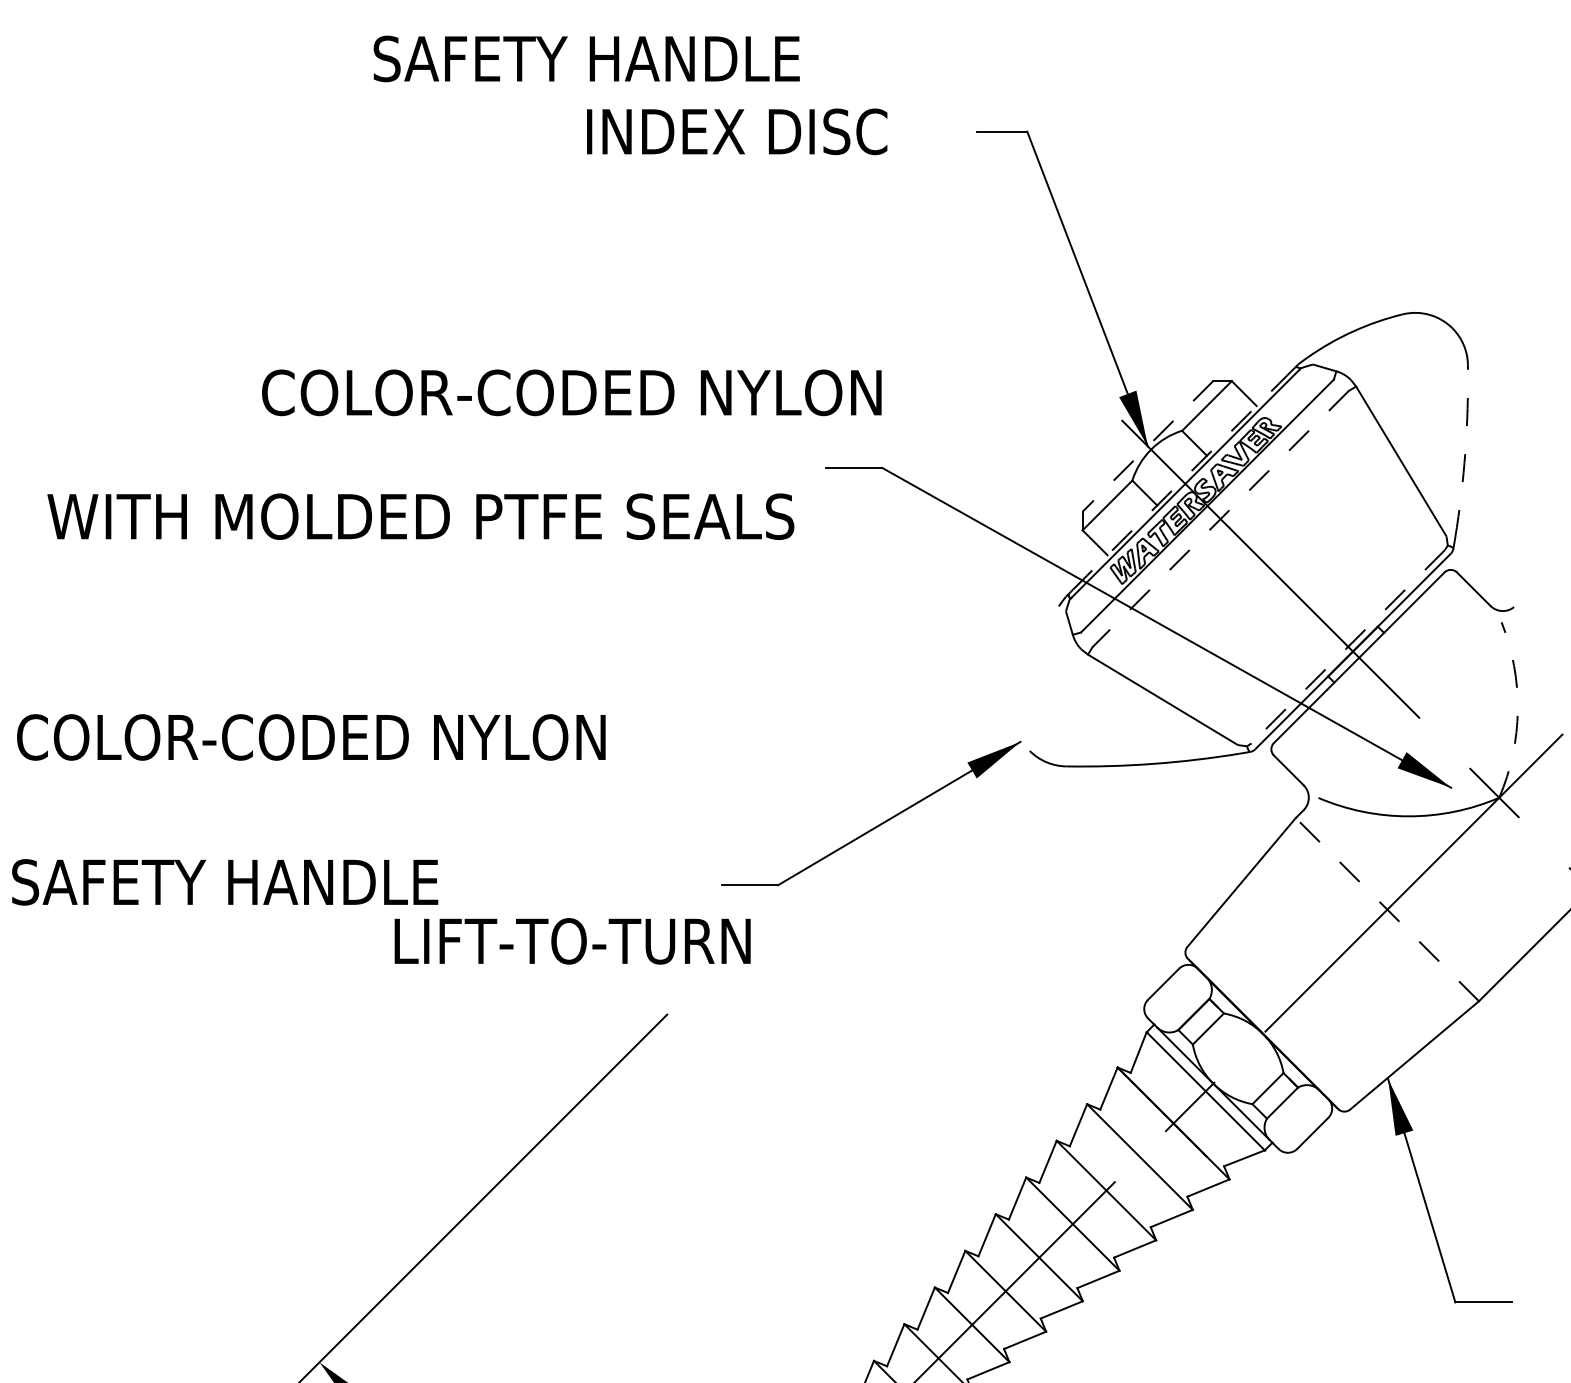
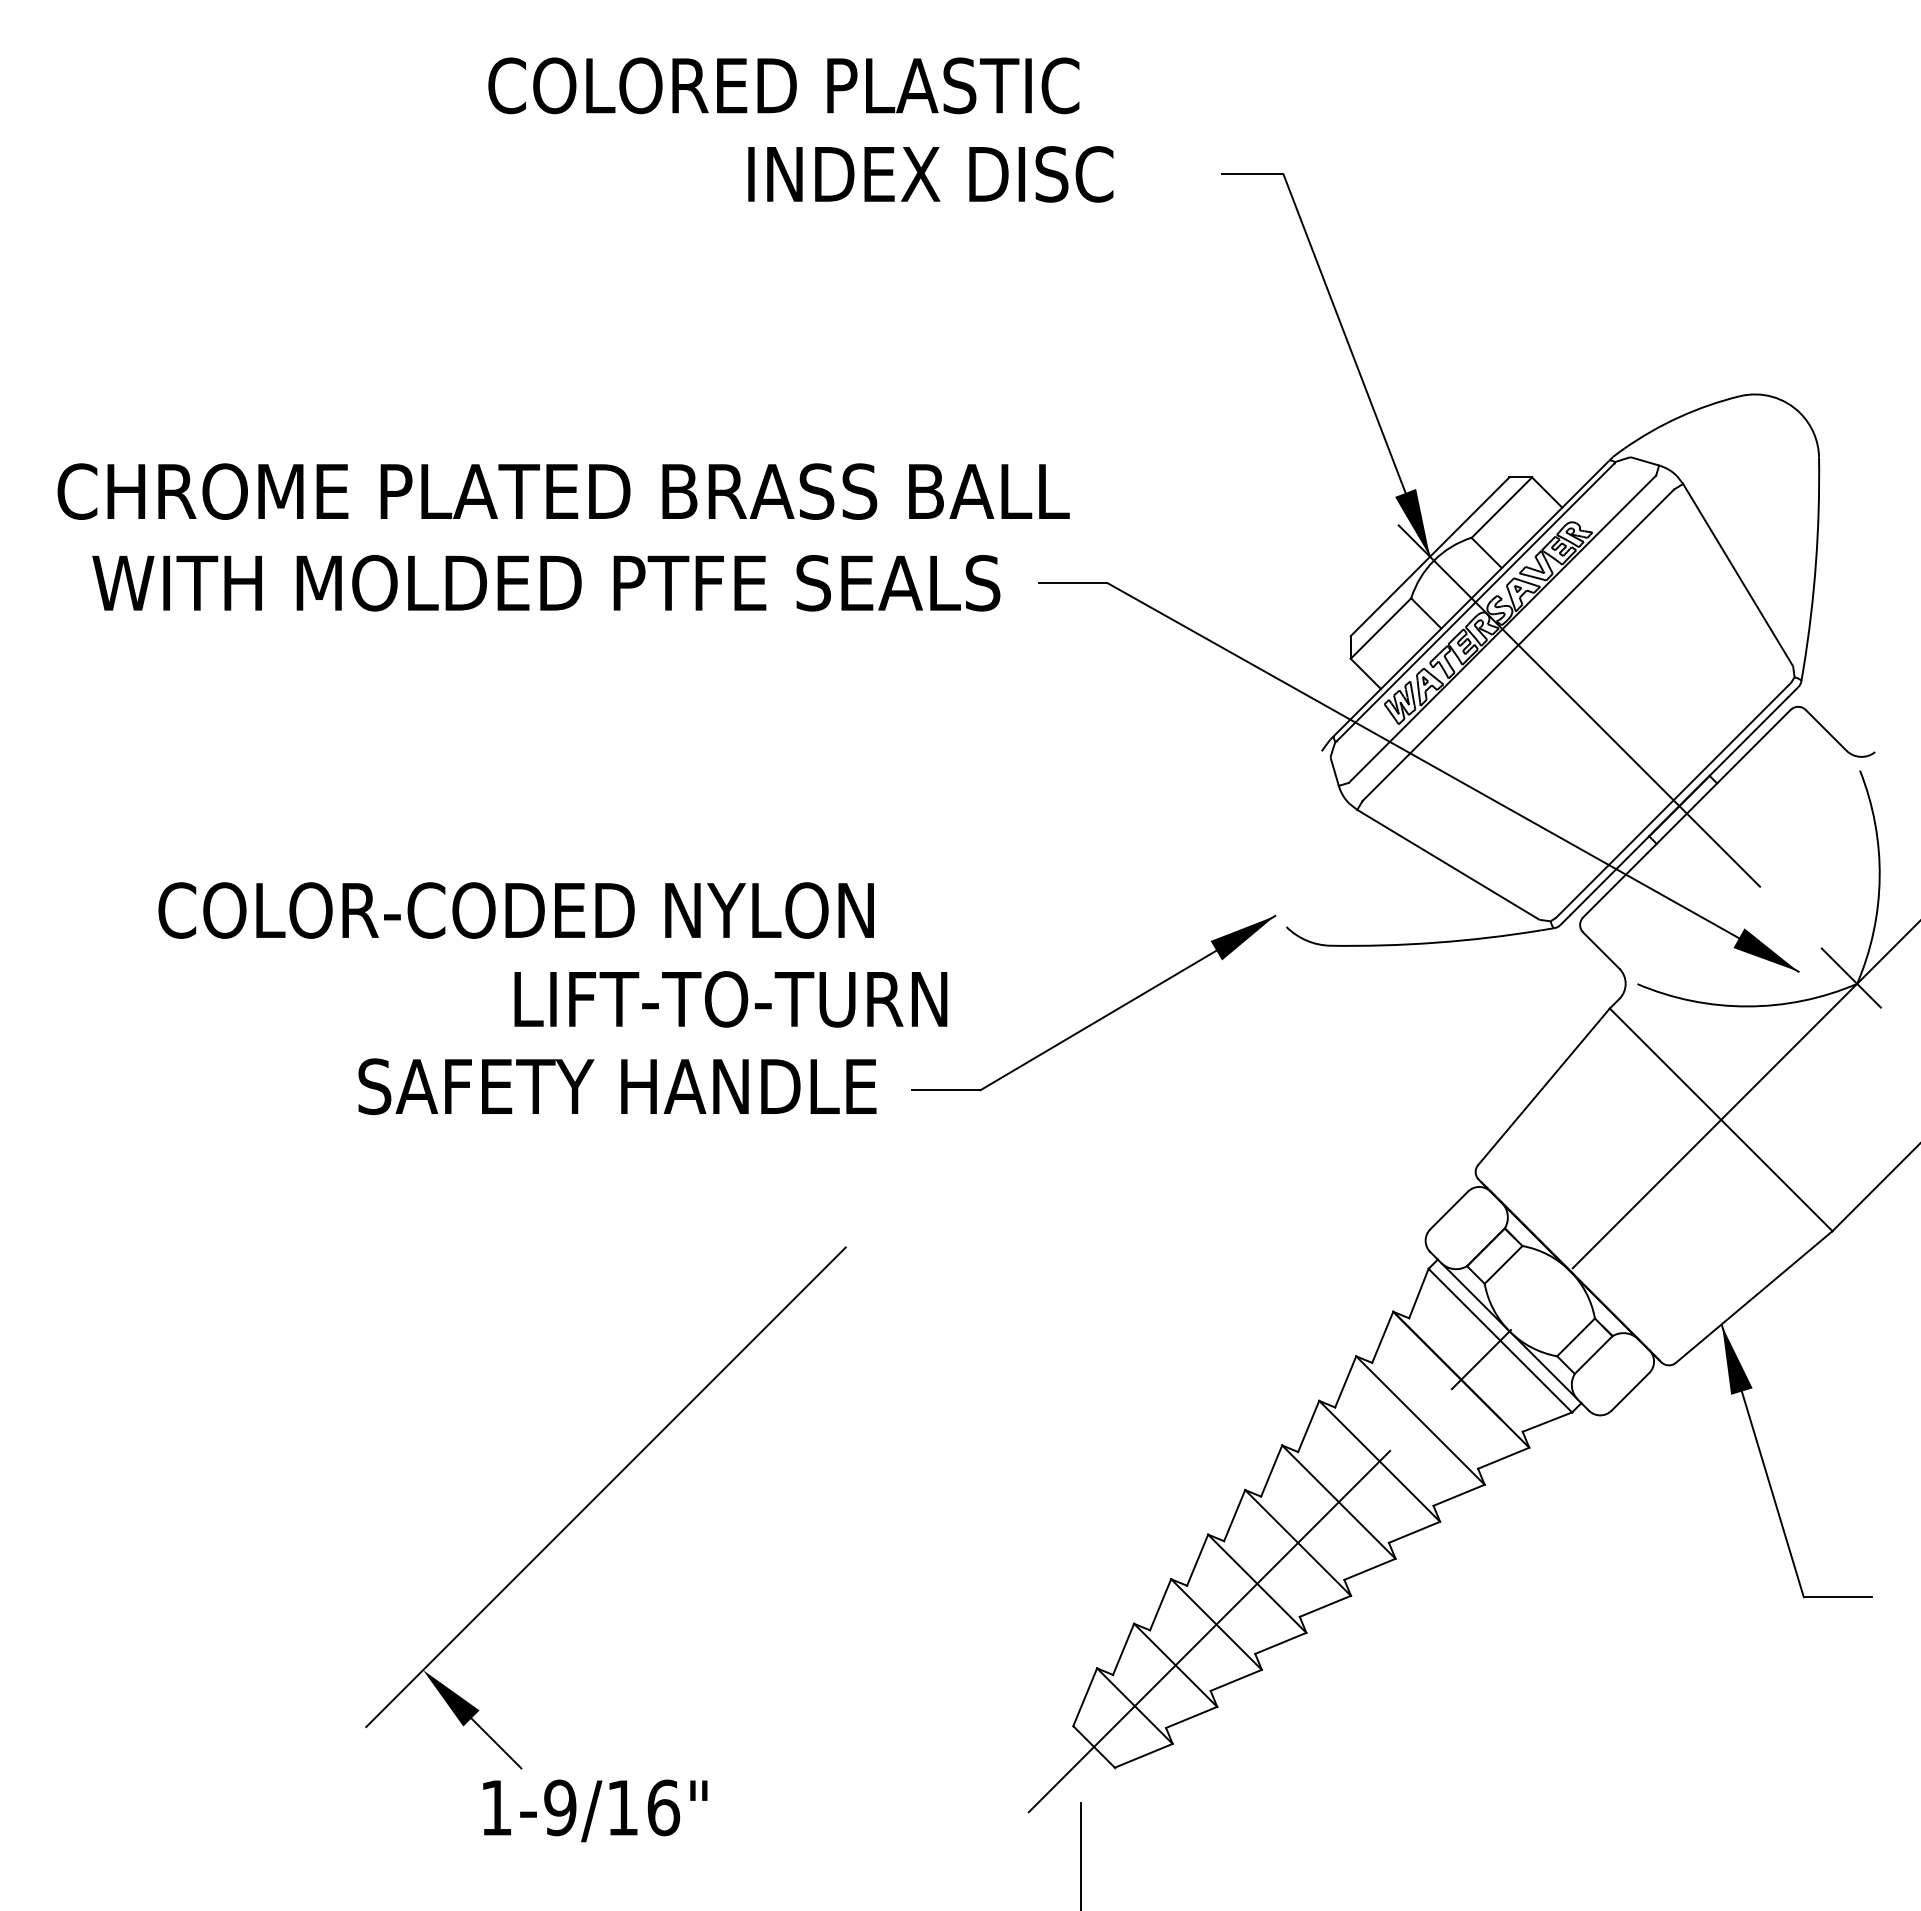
text: (615, 58) -> (783, 85), SAFETY HANDLE -> COLORED PLASTIC
text: (449, 392) -> (581, 491), COLOR-CODED NYLON -> CHROME PLATED BRASS BALL
line: (1147, 447) -> (1429, 557), dashed -> solid
arc: (1464, 451) -> (1815, 563), dashed -> solid
line: (1181, 480) -> (1471, 598), dashed -> solid
text: (420, 516) -> (546, 583), moved
line: (1220, 519) -> (1518, 645), dashed -> solid
line: (1348, 646) -> (1673, 800), dashed -> solid
arc: (1517, 710) -> (1879, 877), dashed -> solid
text: (310, 737) -> (515, 910), moved
text: (225, 882) -> (617, 1086), moved
line: (1386, 909) -> (1720, 1119), dashed -> solid
text: (572, 941) -> (730, 999), moved

